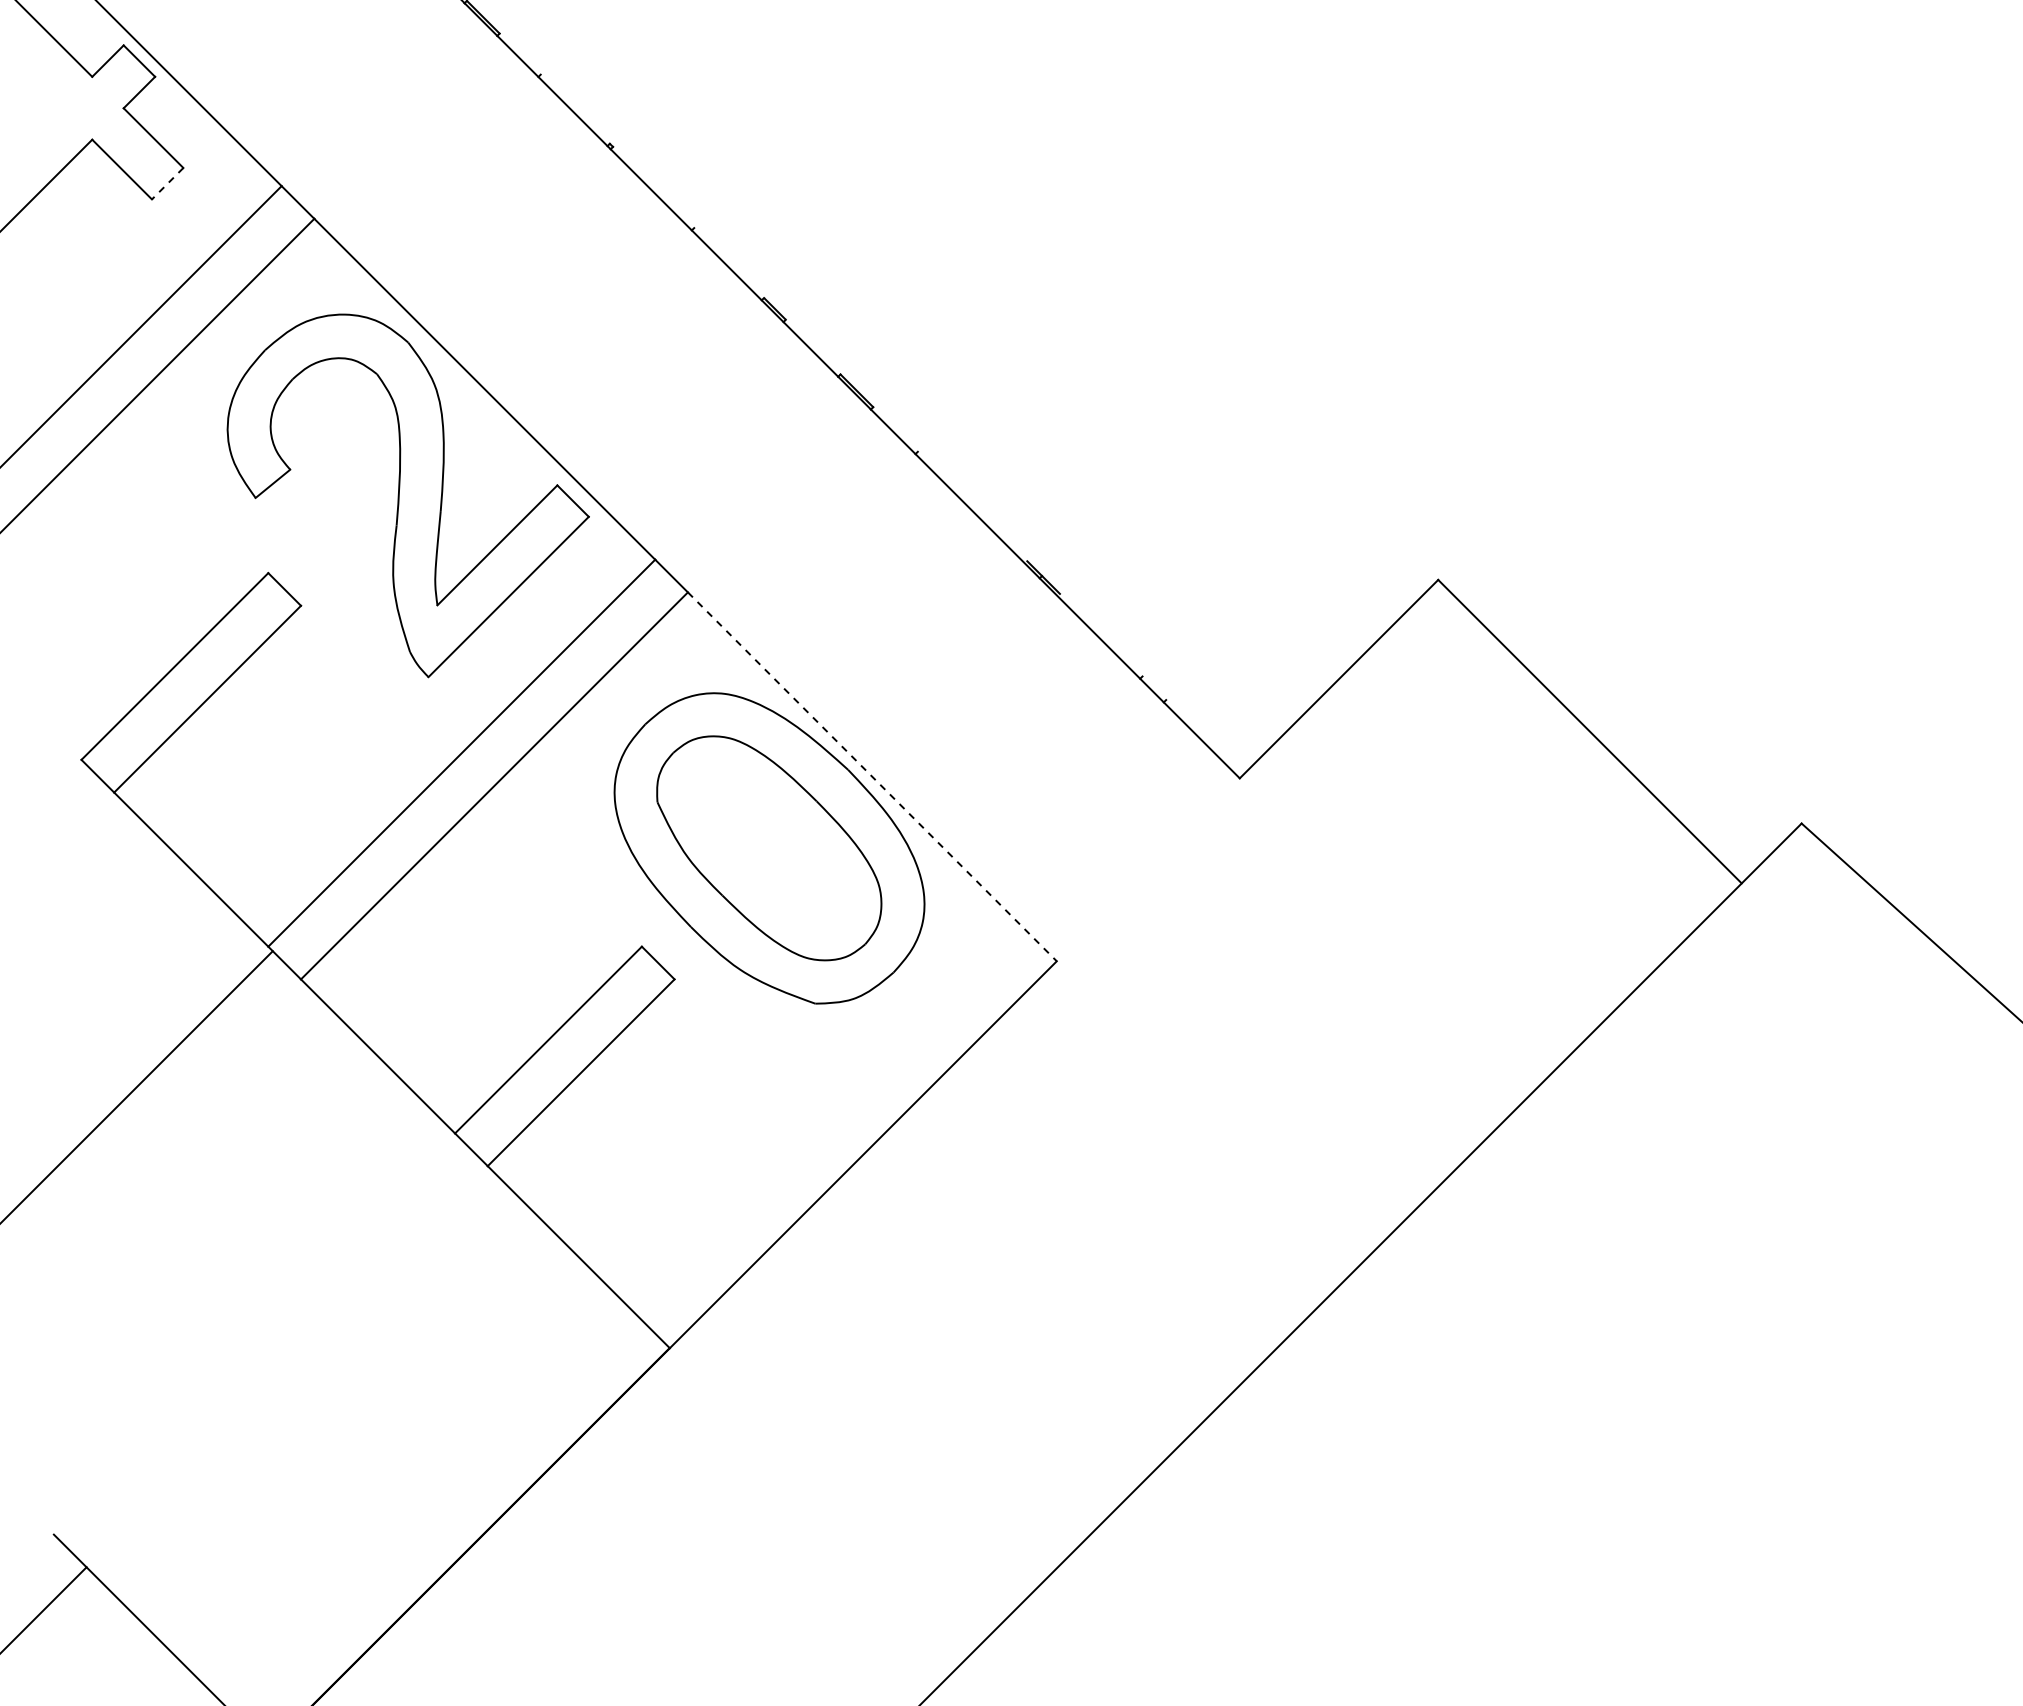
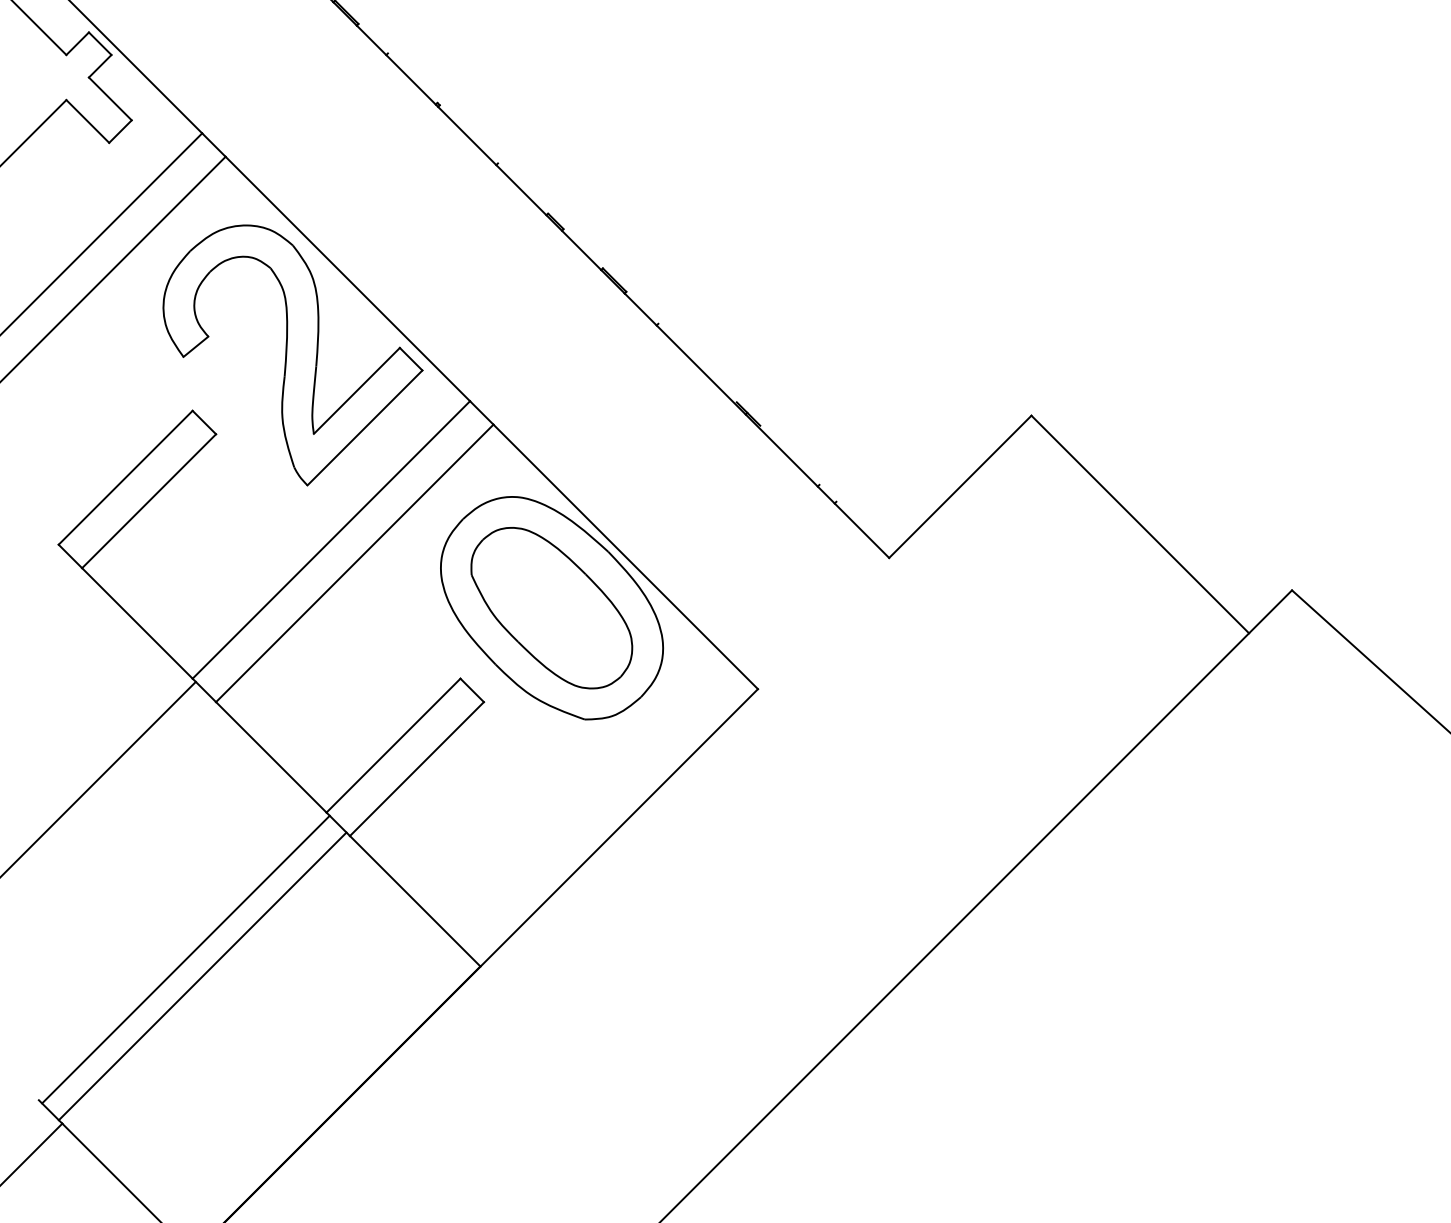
line: (167, 184) -> (120, 132), dashed -> solid
line: (872, 776) -> (625, 556), dashed -> solid
line: (258, 1338) -> (185, 959), added
line: (281, 1361) -> (202, 976), added

